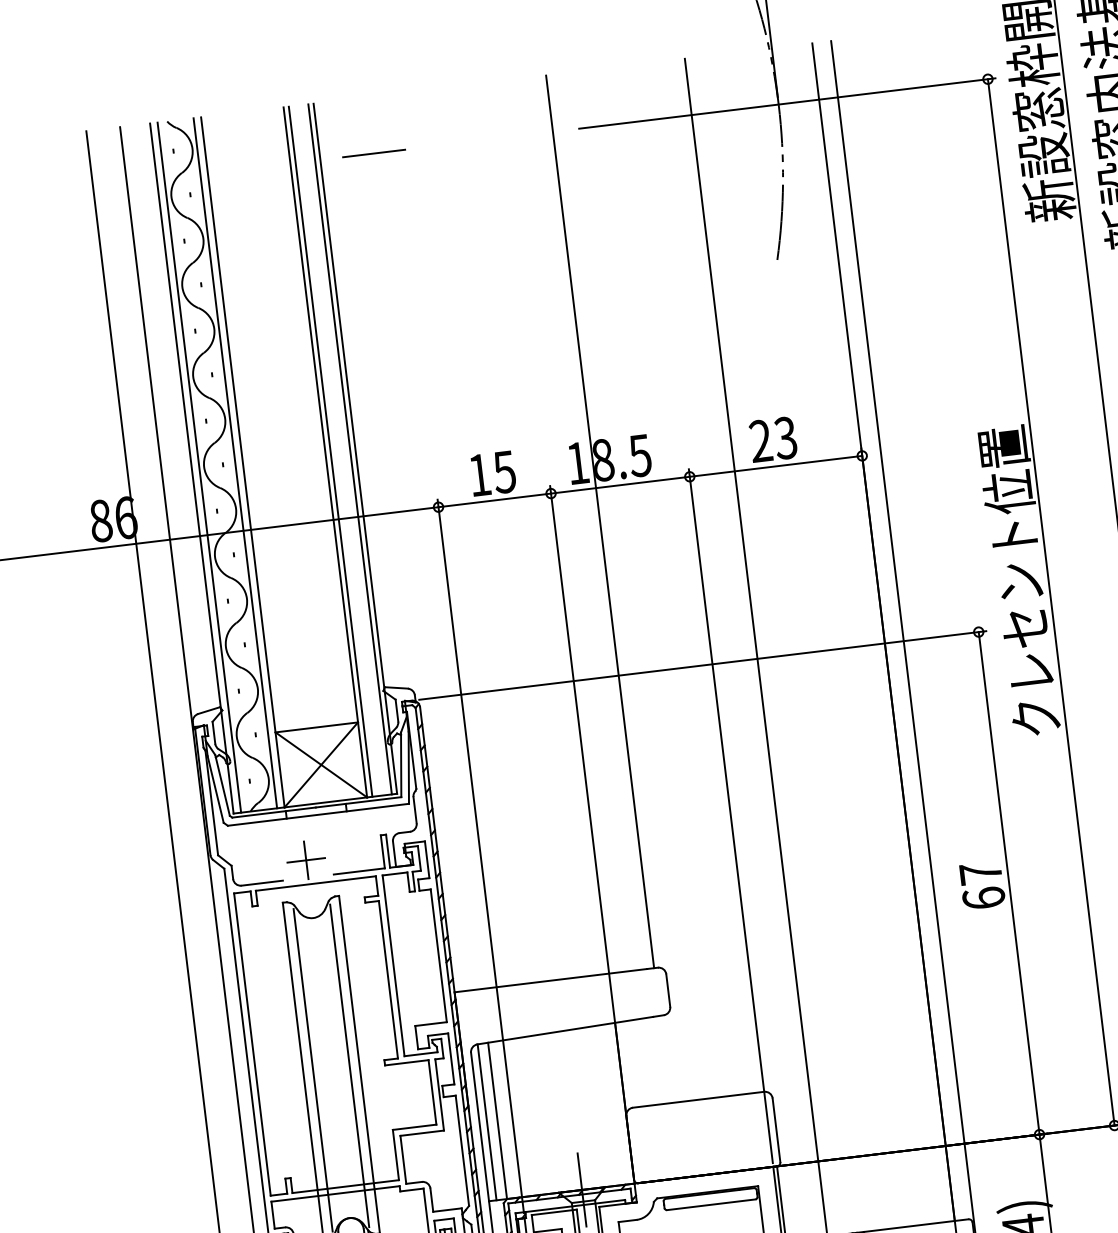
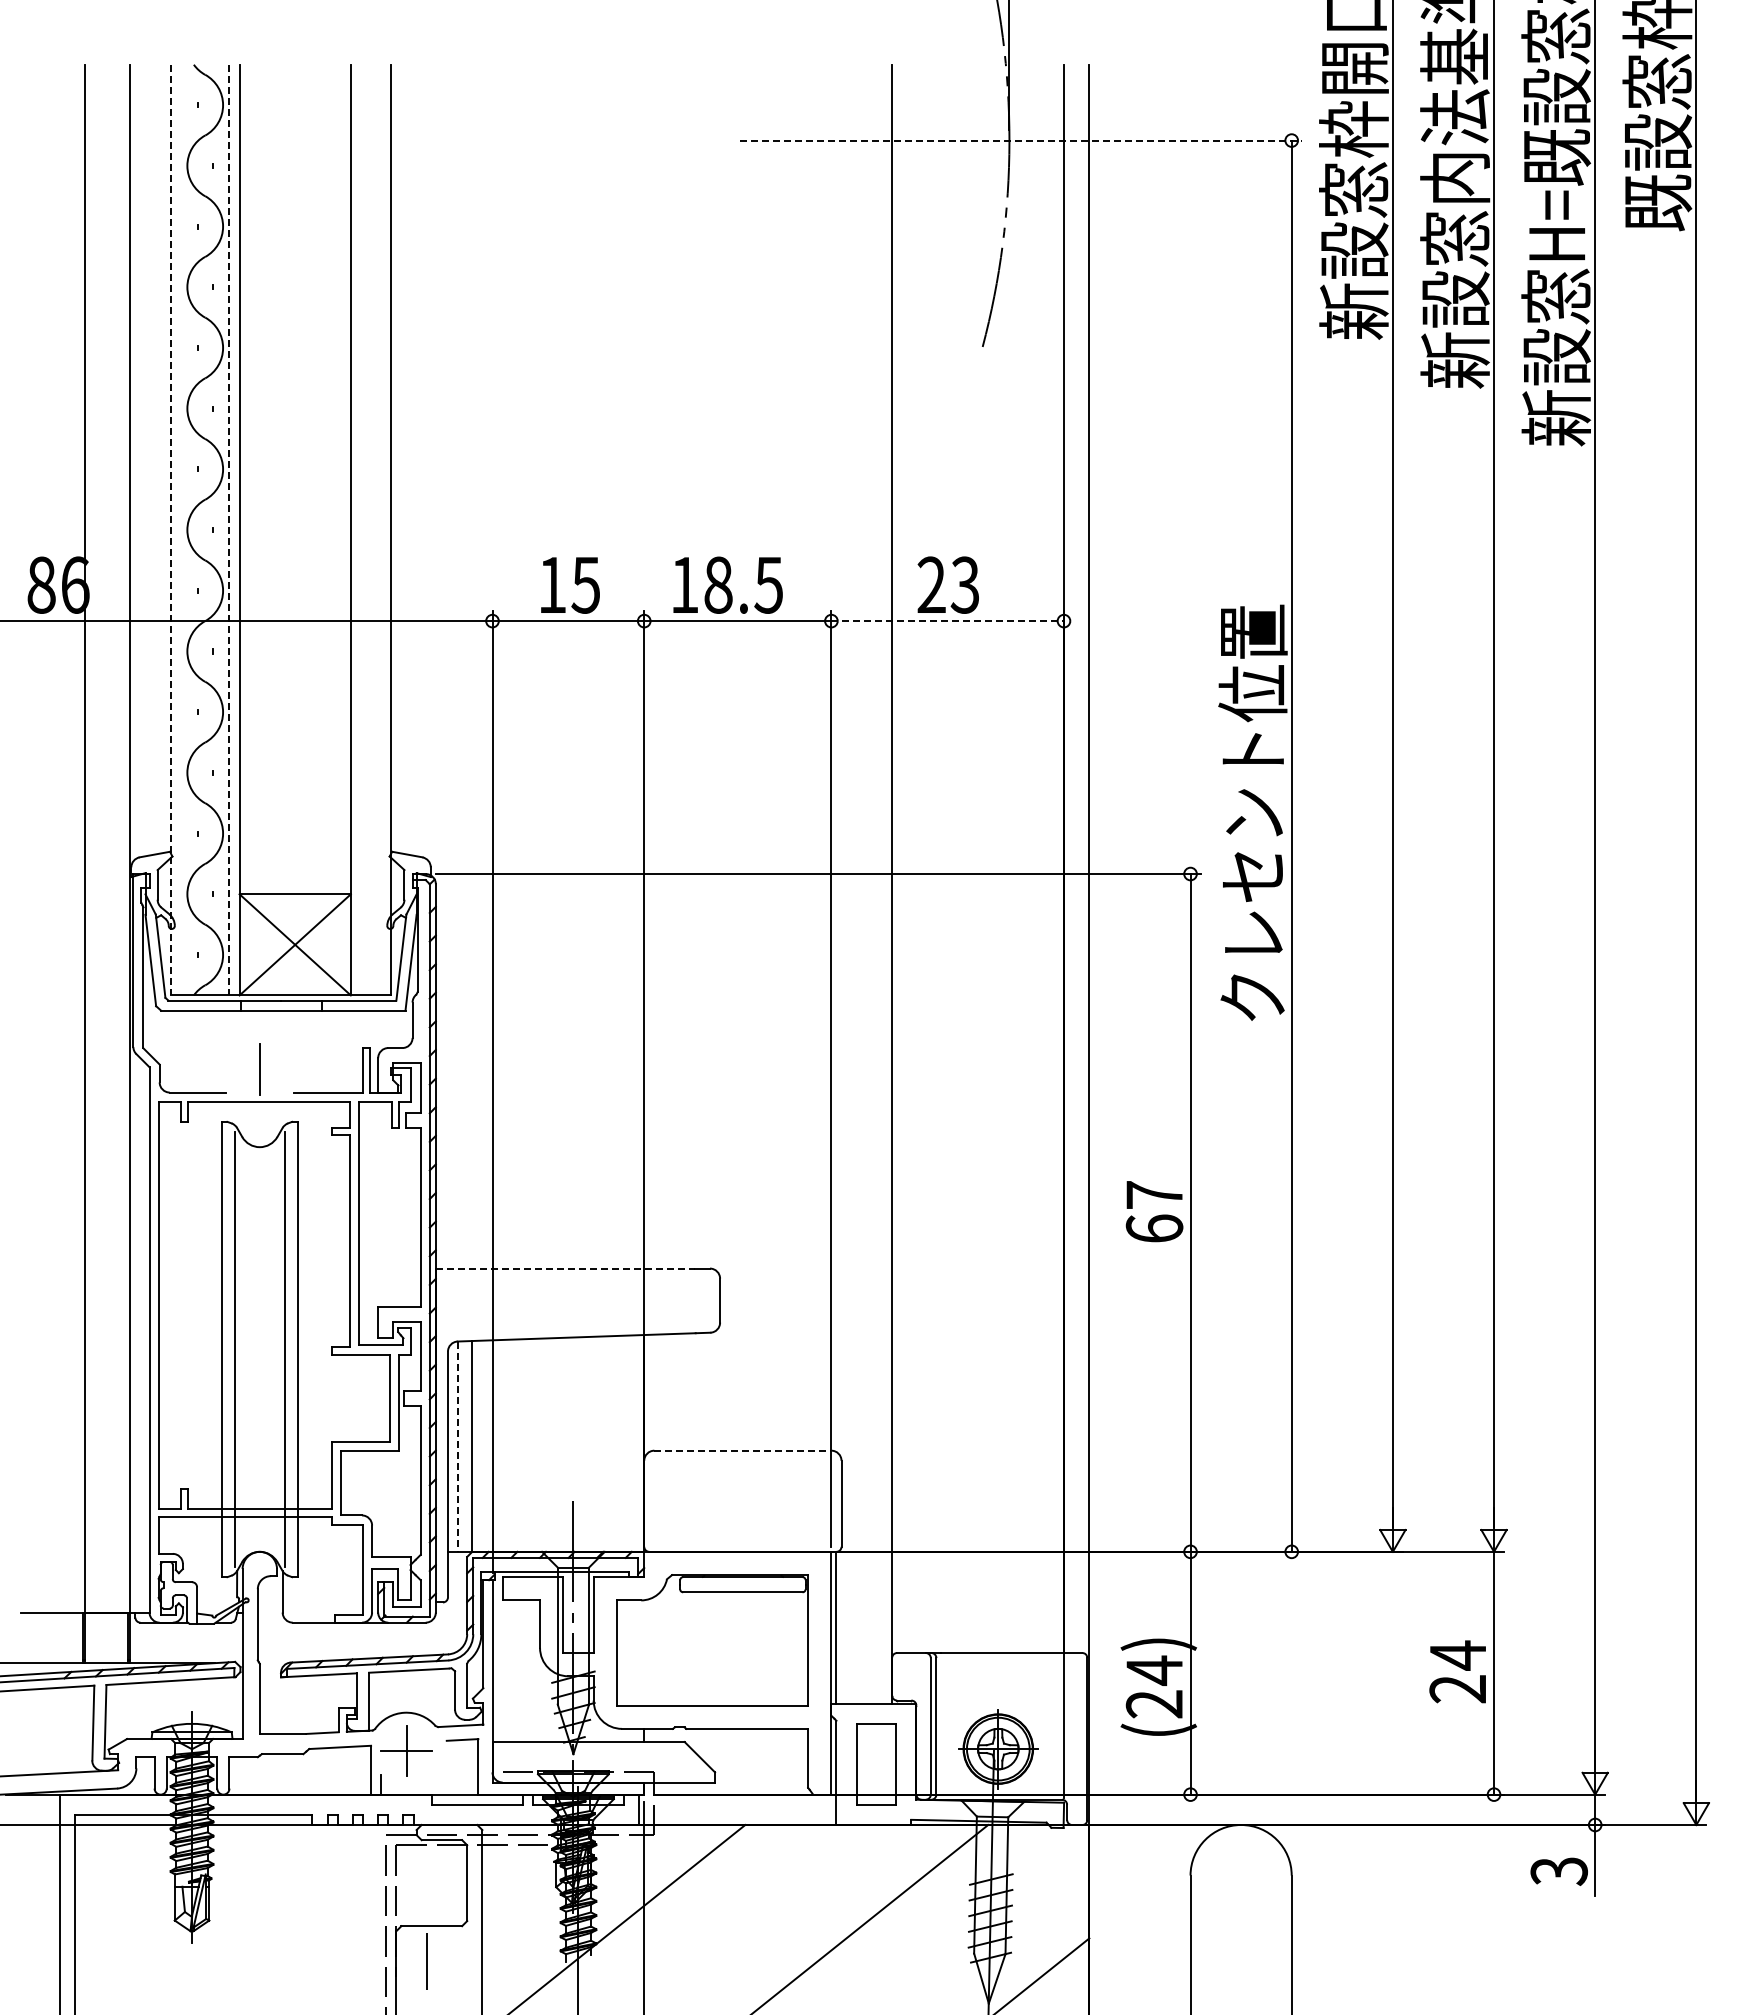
line: (787, 103) -> (1021, 140), solid -> dashed
line: (373, 153) -> (463, 140), removed
line: (350, 448) -> (384, 529), removed
line: (330, 451) -> (357, 529), removed
line: (235, 463) -> (229, 530), solid -> dashed
line: (776, 466) -> (948, 621), solid -> dashed
line: (199, 467) -> (180, 529), removed
line: (191, 468) -> (170, 530), solid -> dashed
line: (599, 521) -> (704, 666), removed
line: (306, 860) -> (259, 1069), removed
line: (550, 980) -> (565, 1268), solid -> dashed
line: (698, 1099) -> (742, 1450), solid -> dashed
line: (487, 1122) -> (458, 1447), solid -> dashed

